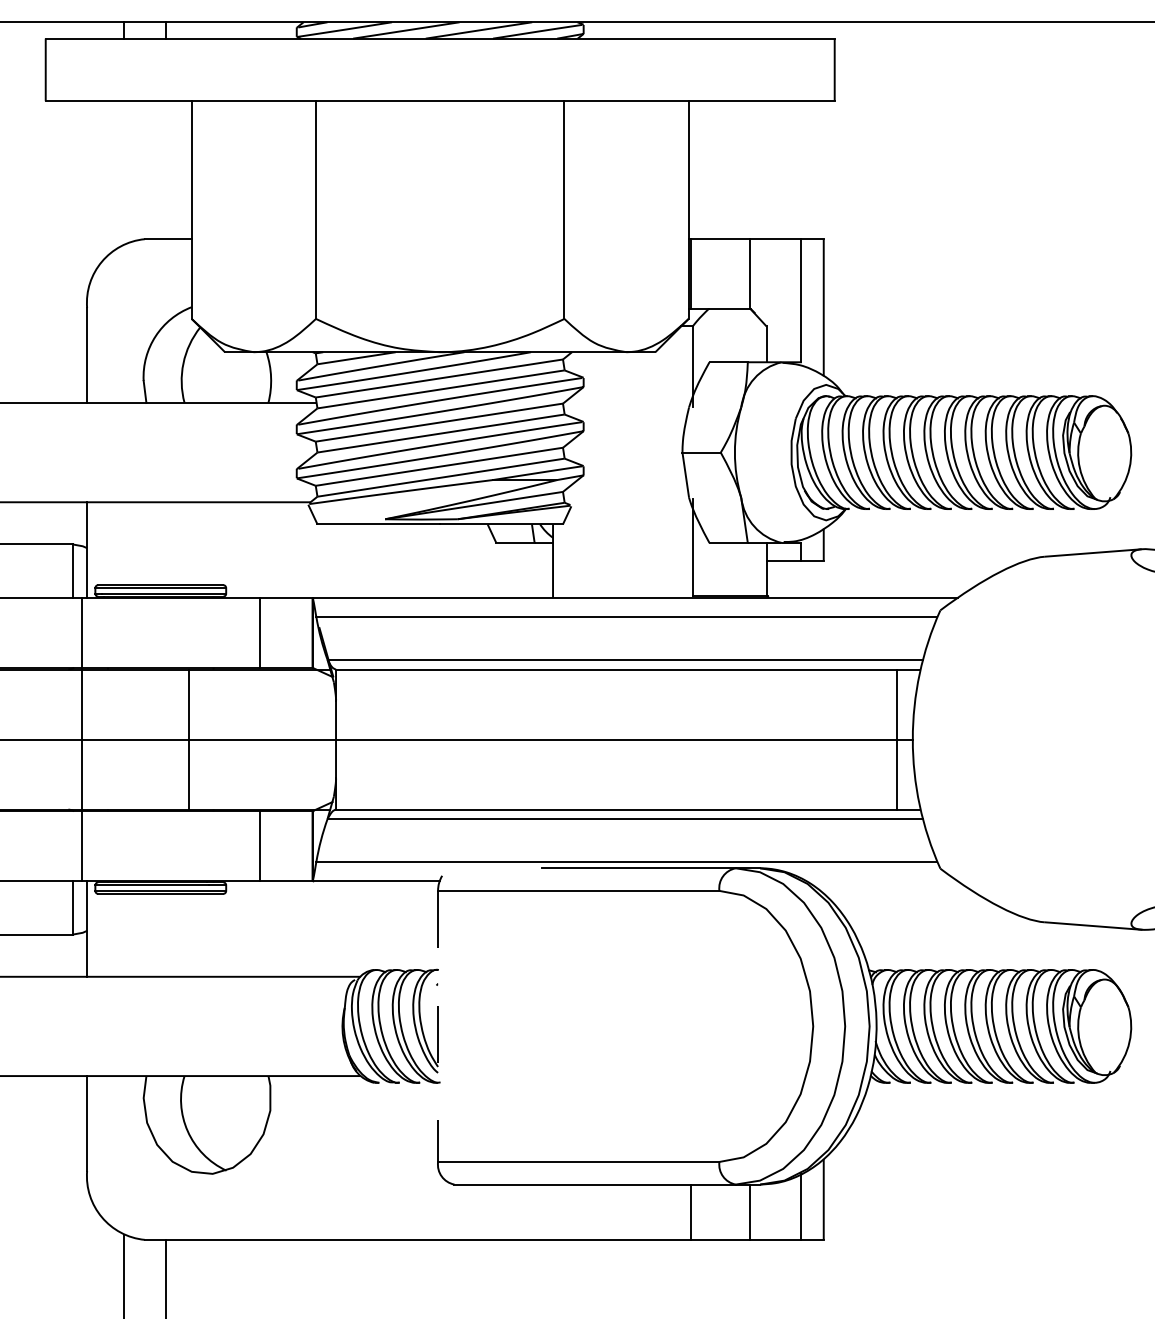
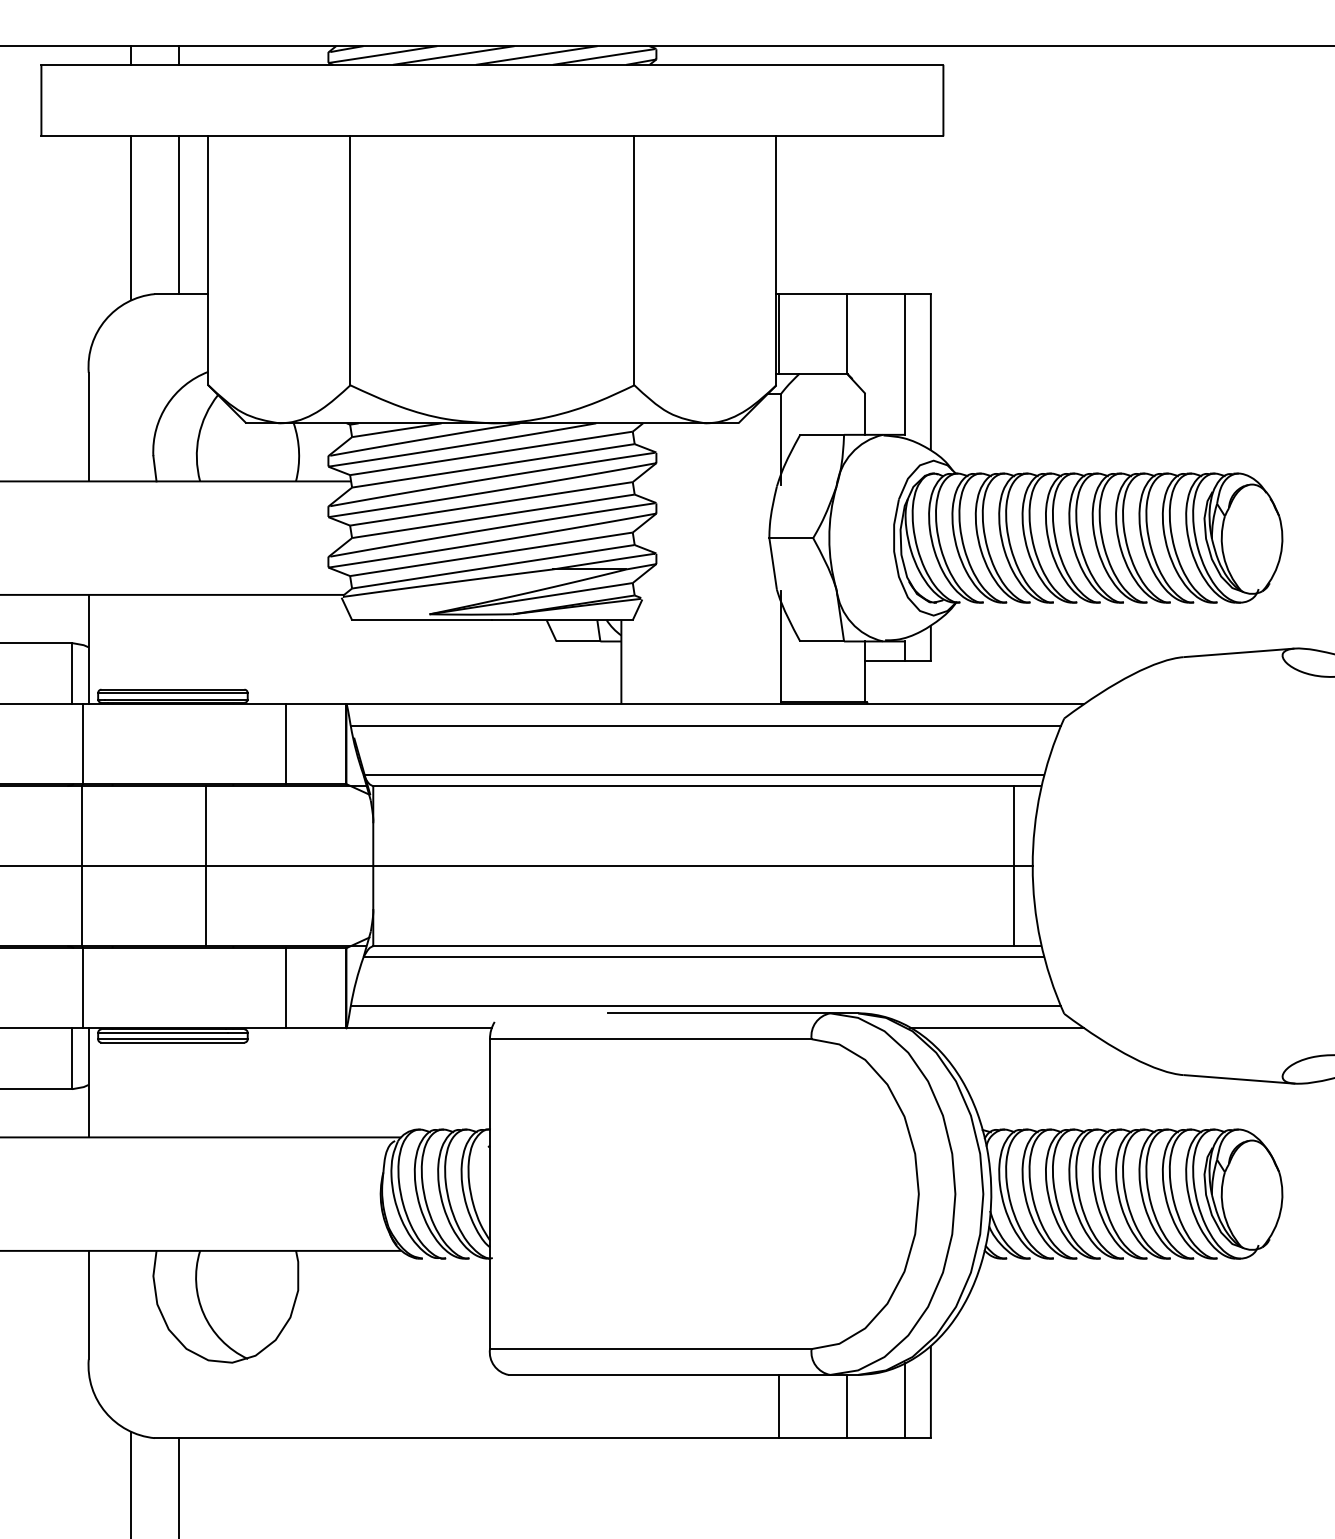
line: (166, 170) -> (179, 215), added
line: (124, 172) -> (131, 217), added
line: (882, 881) -> (997, 1028), added
line: (437, 1026) -> (489, 1194), dashed -> solid

